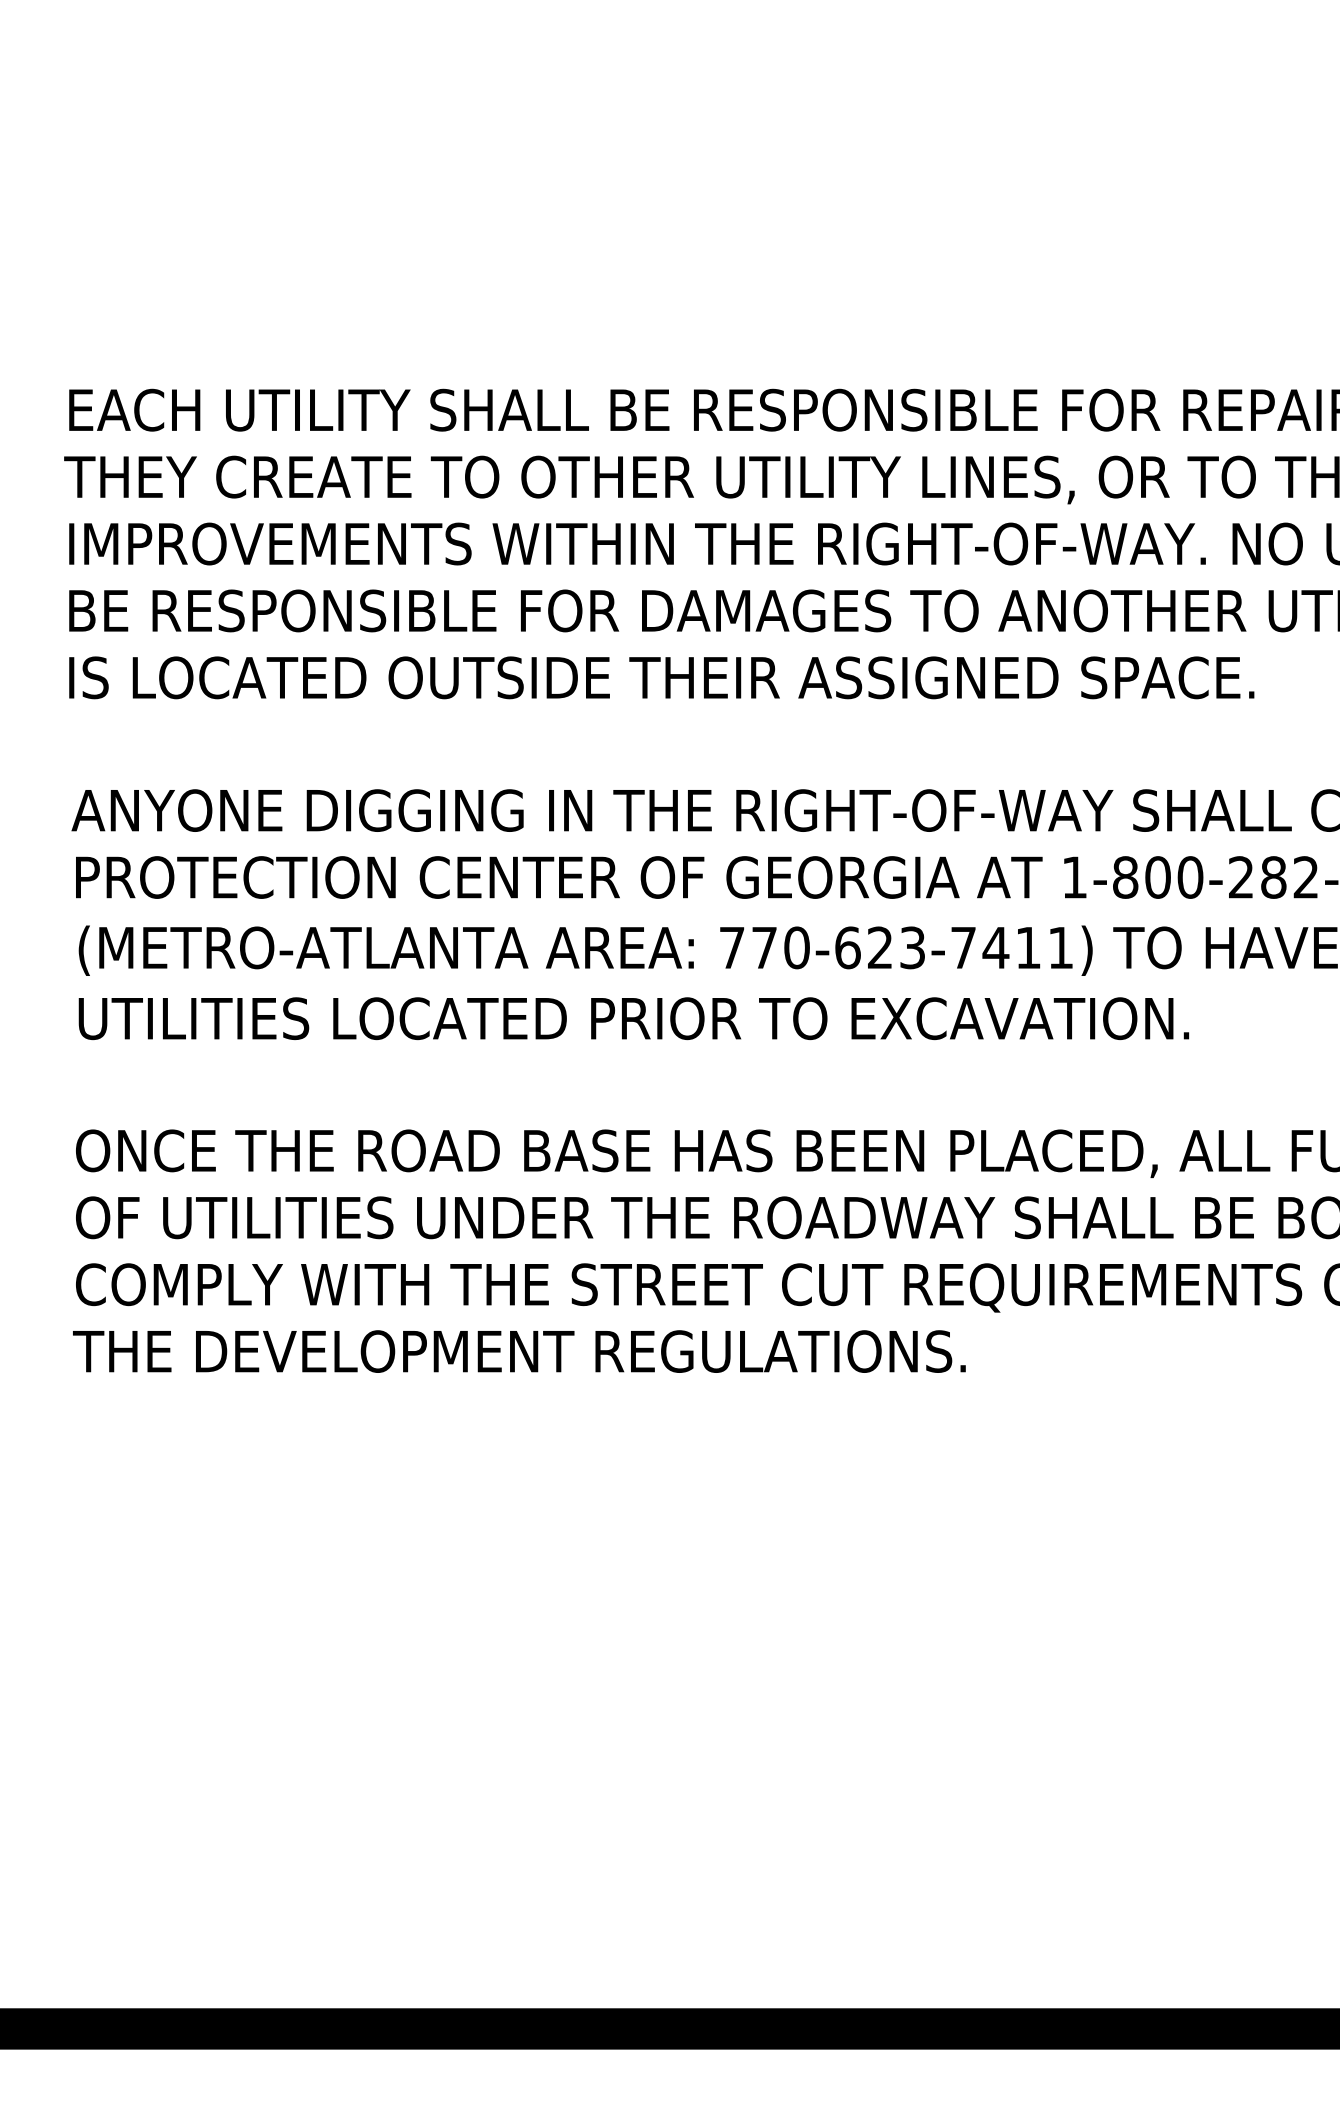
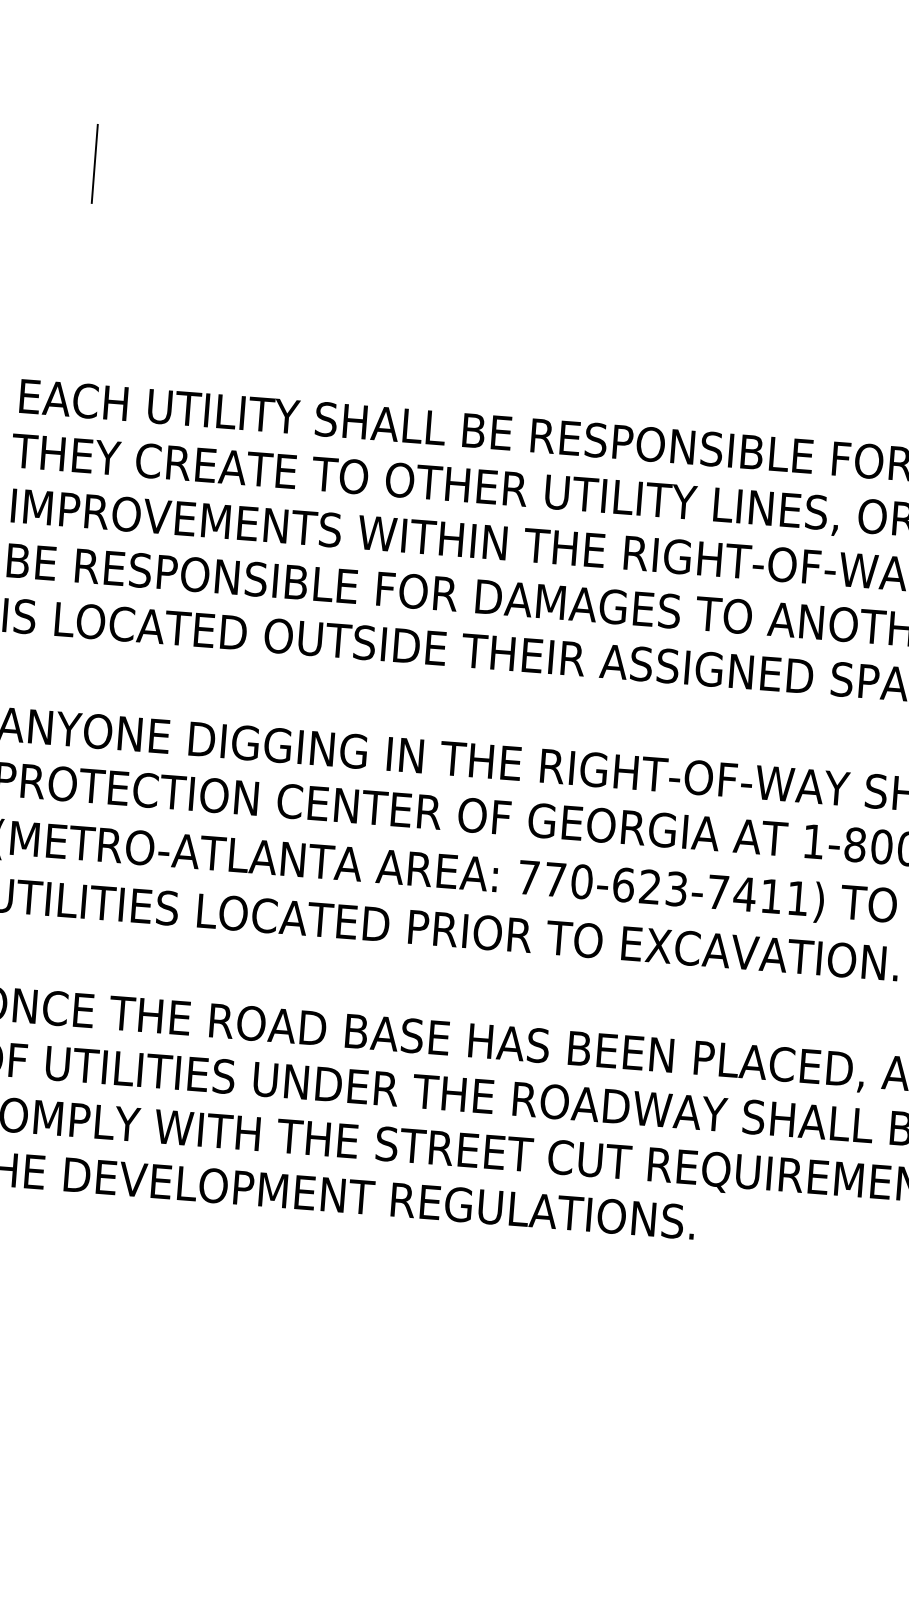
line: (137, 121) -> (94, 163), added

